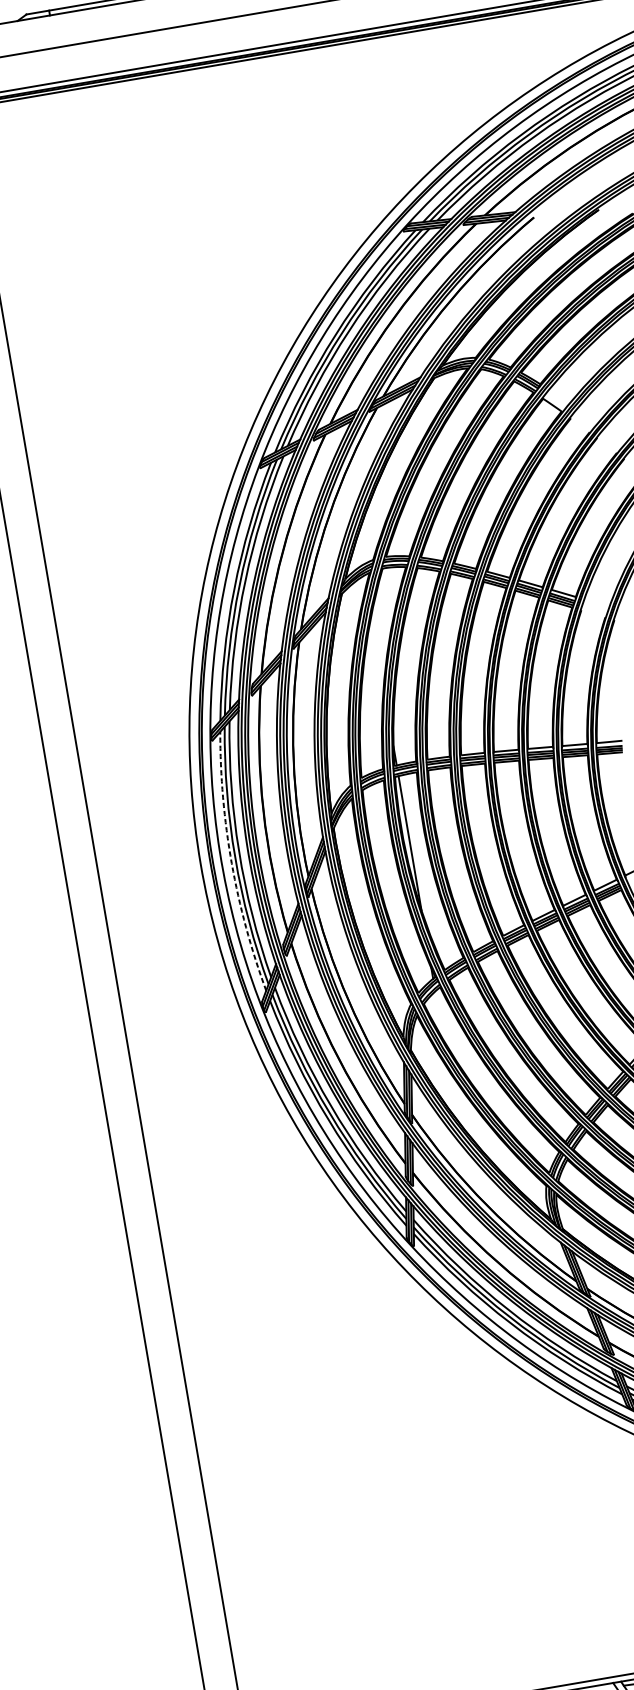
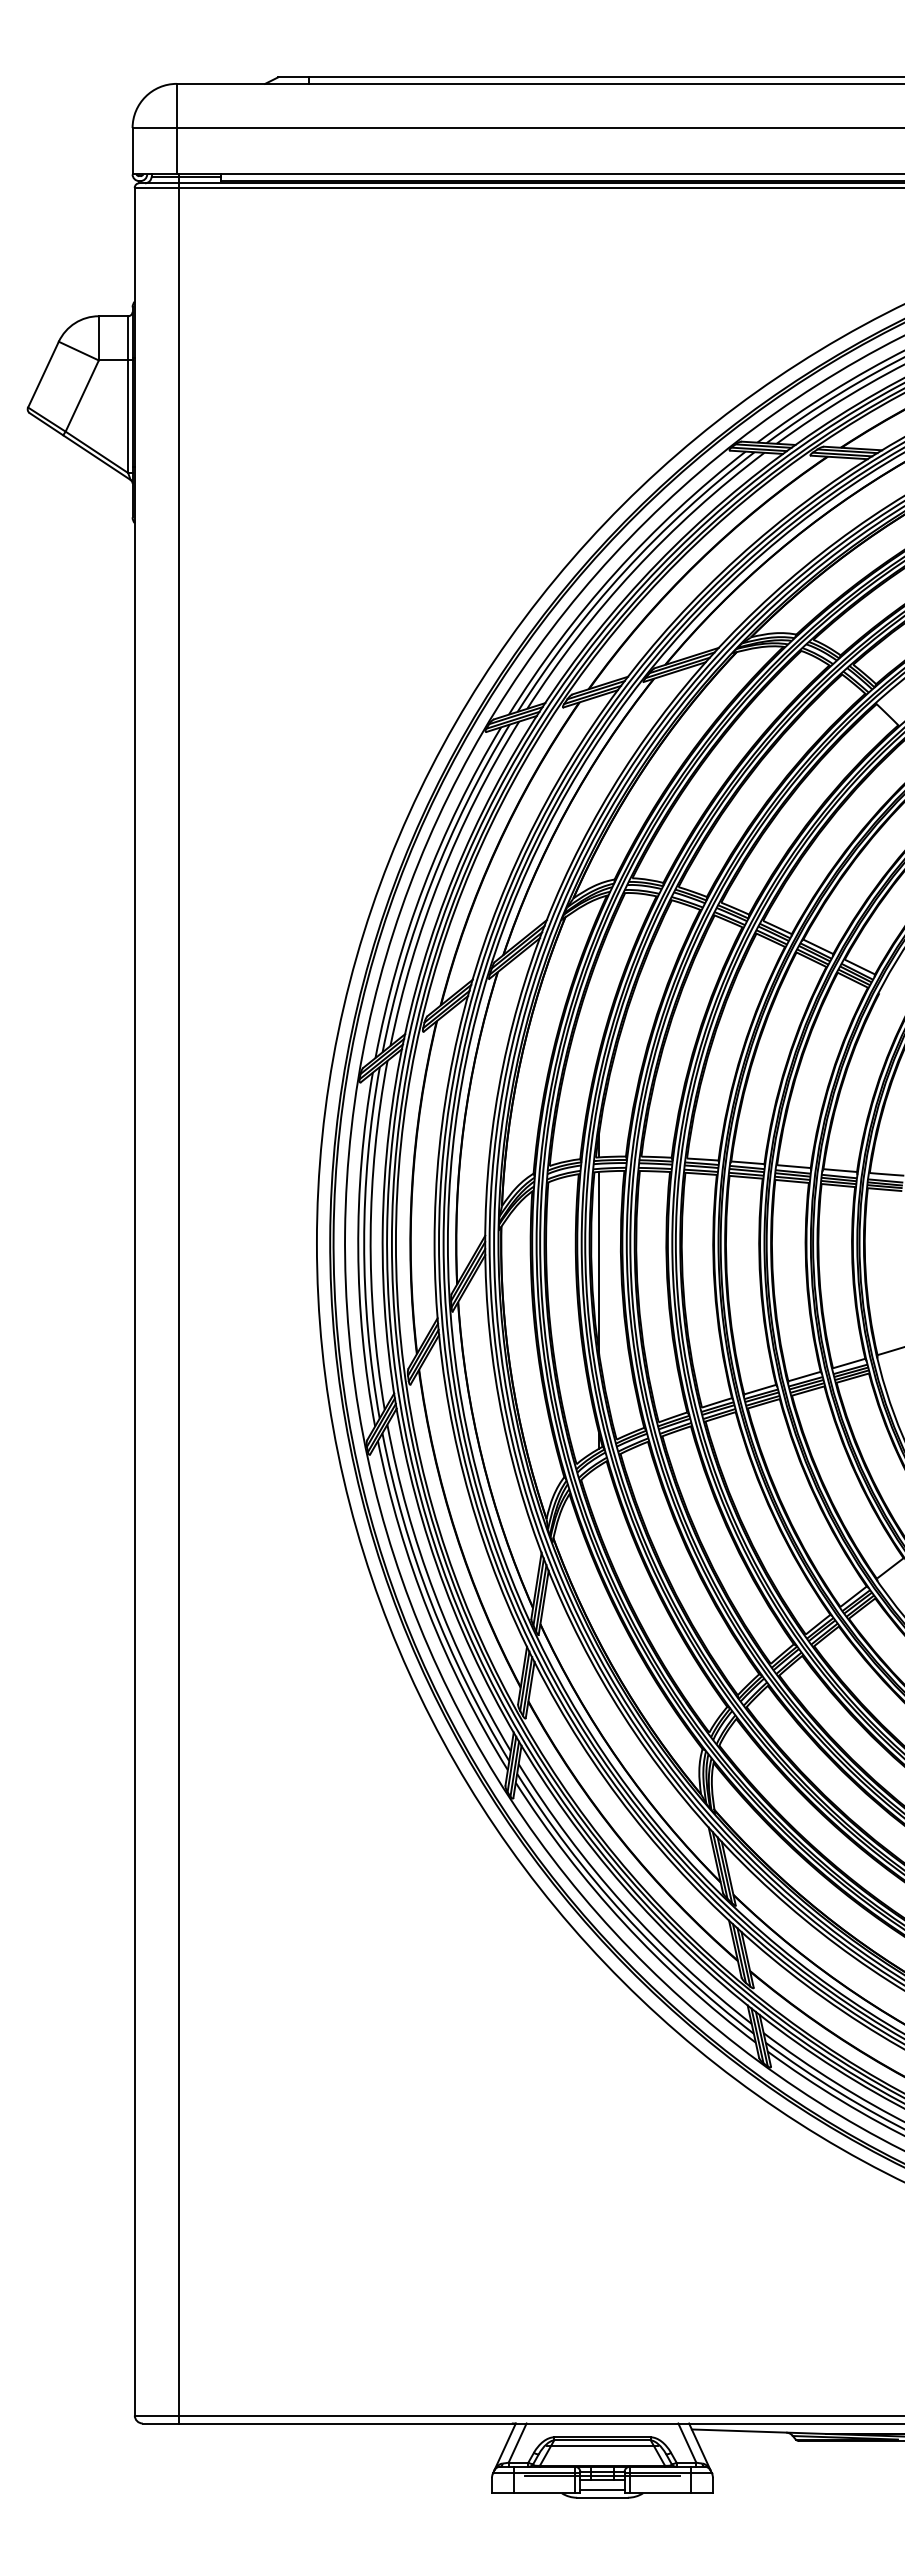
arc: (231, 863) -> (358, 1249), dashed -> solid

